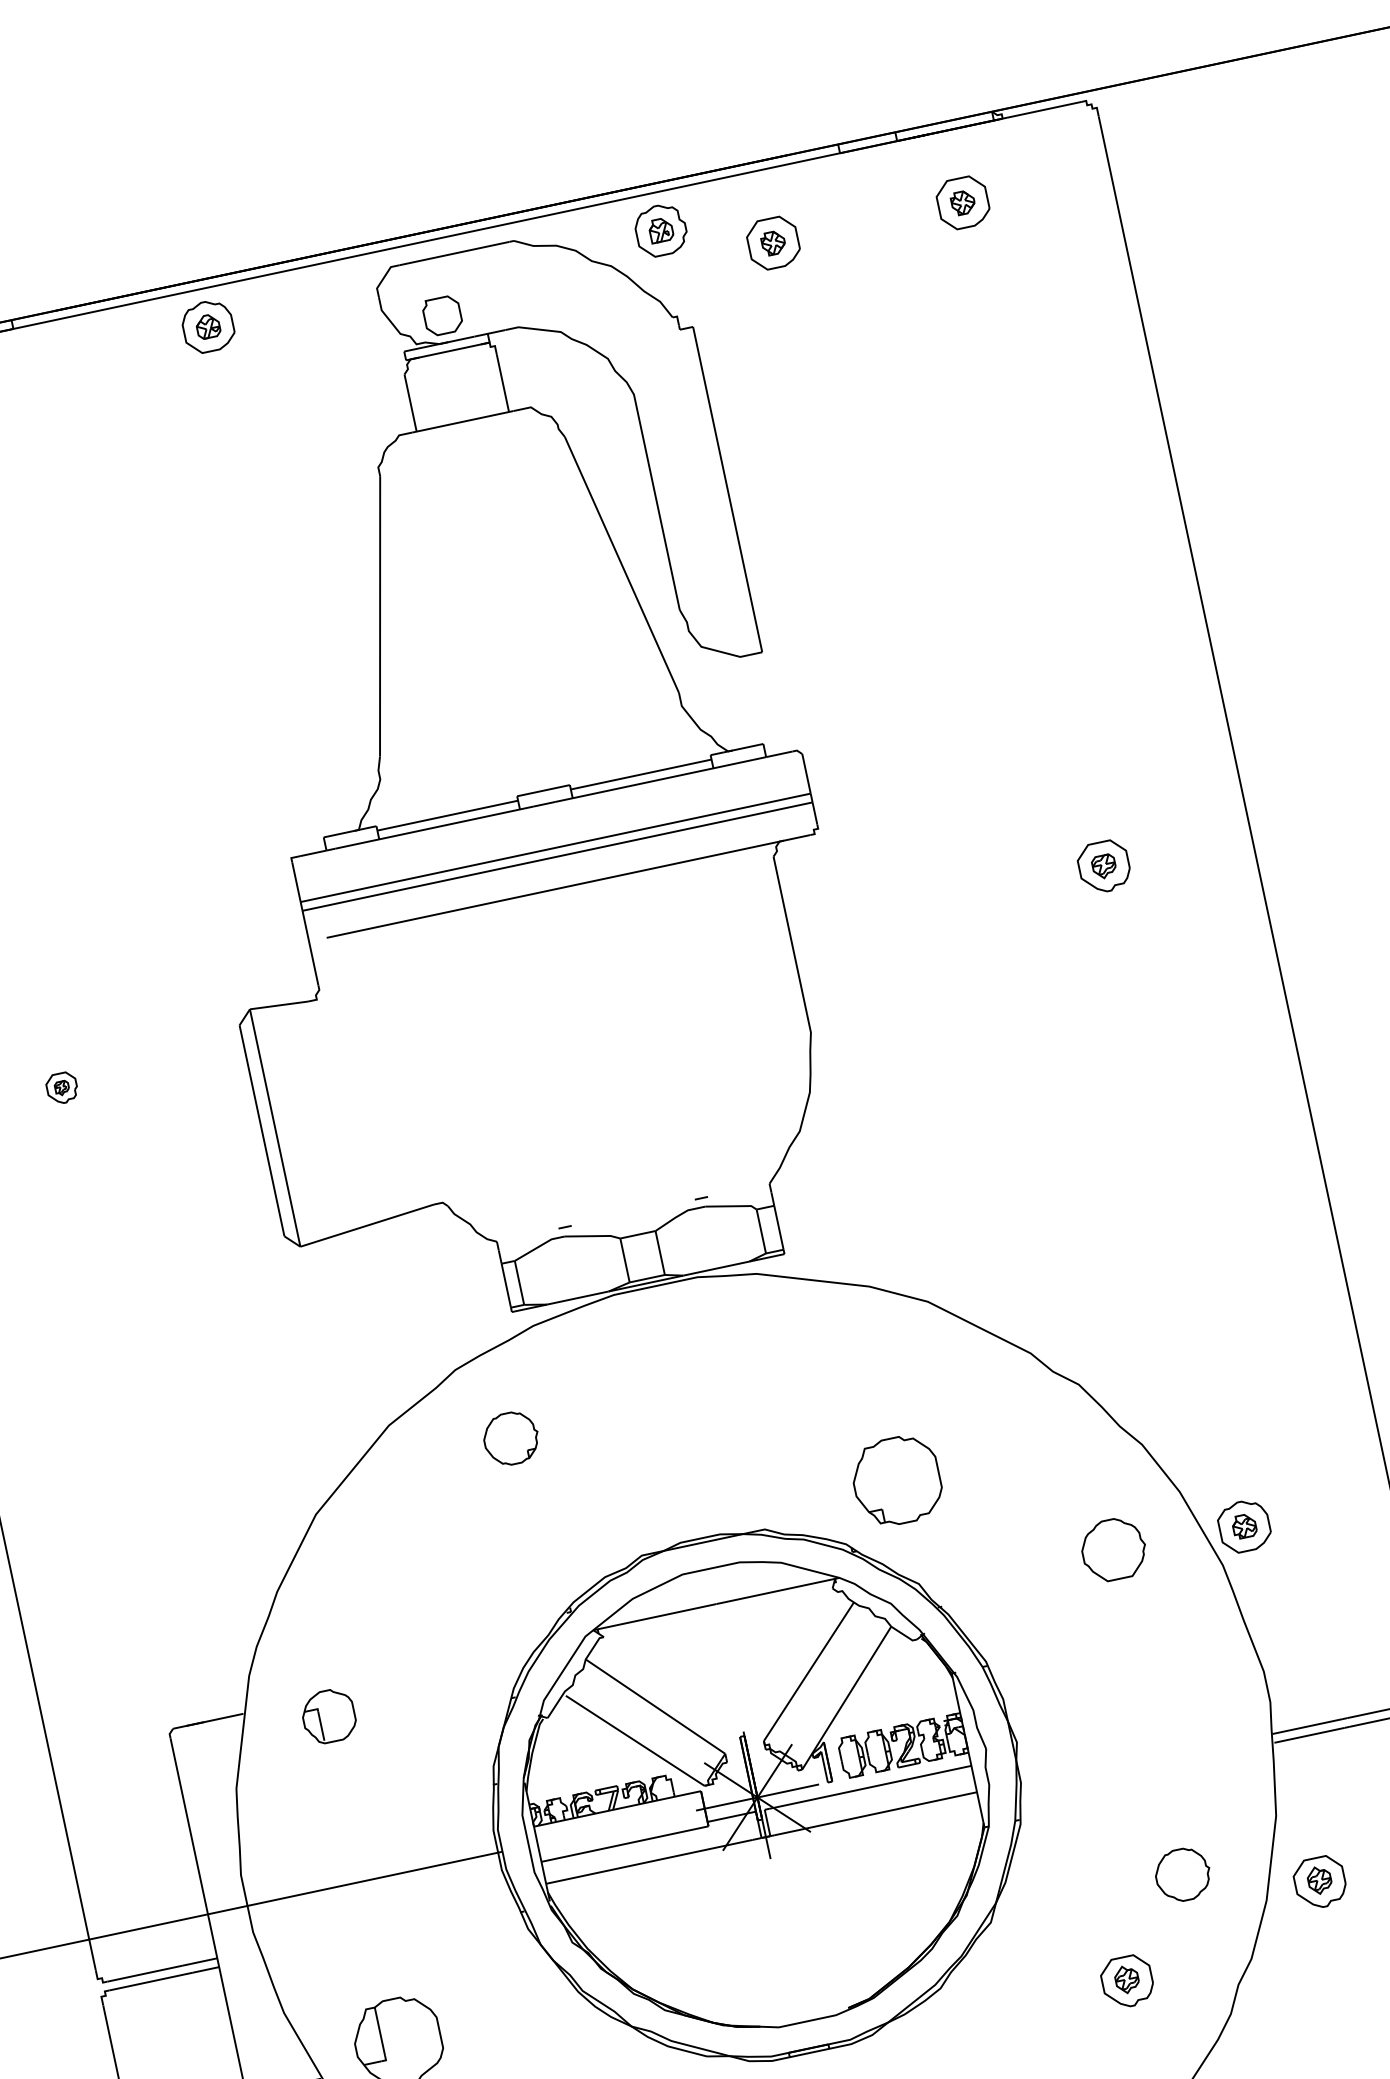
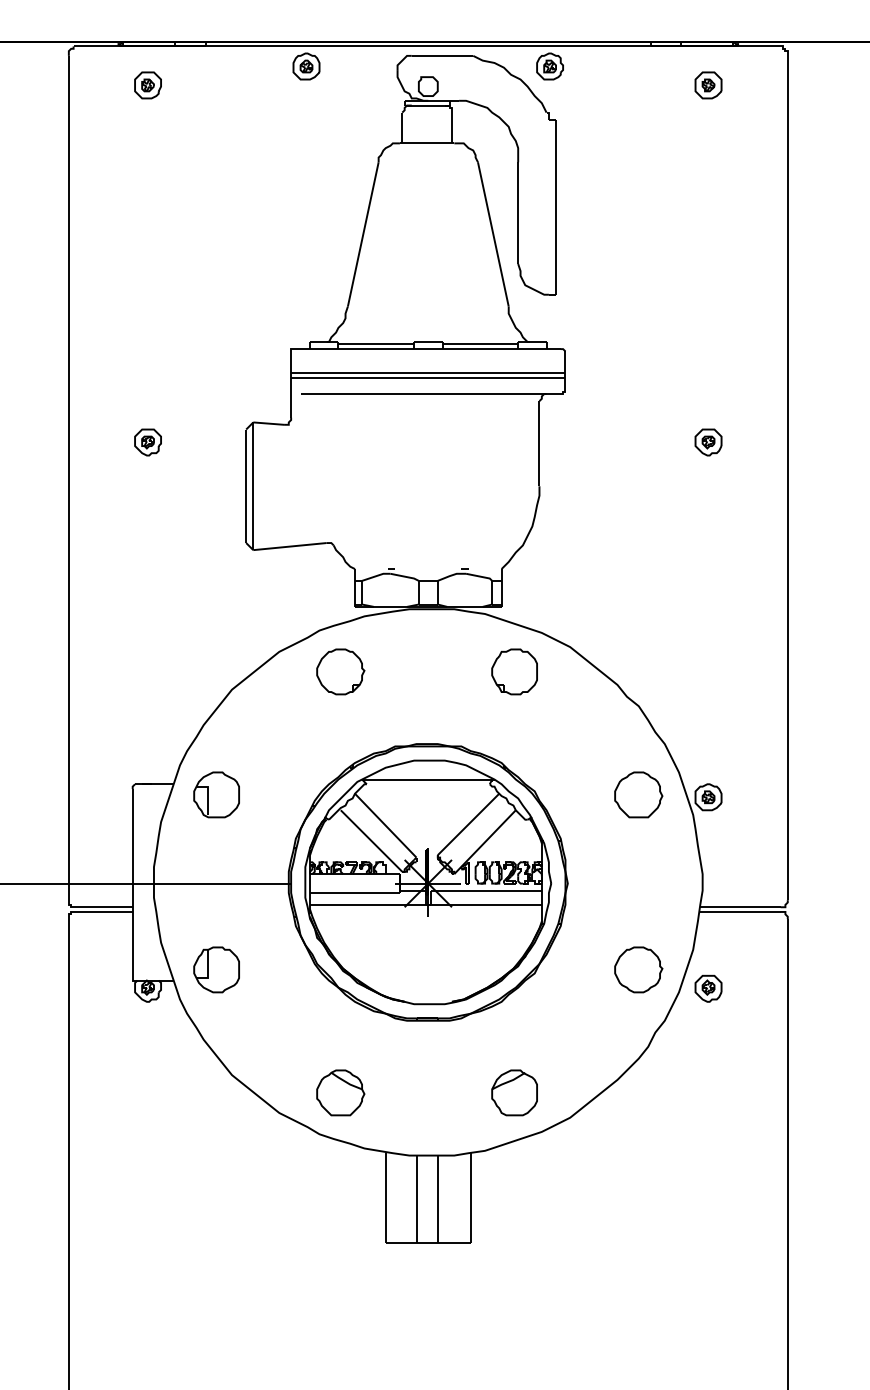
part: (773, 243) -> (606, 85), removed
part: (61, 1088) -> (147, 442), size x1.67
part: (510, 1437) -> (340, 671), size x1.67
part: (896, 1480) -> (514, 671), moved
part: (1113, 1548) -> (638, 794), size x1.43
part: (328, 1715) -> (216, 794), size x1.67
part: (1182, 1874) -> (638, 969), size x1.67
part: (1127, 1981) -> (598, 1018), removed

